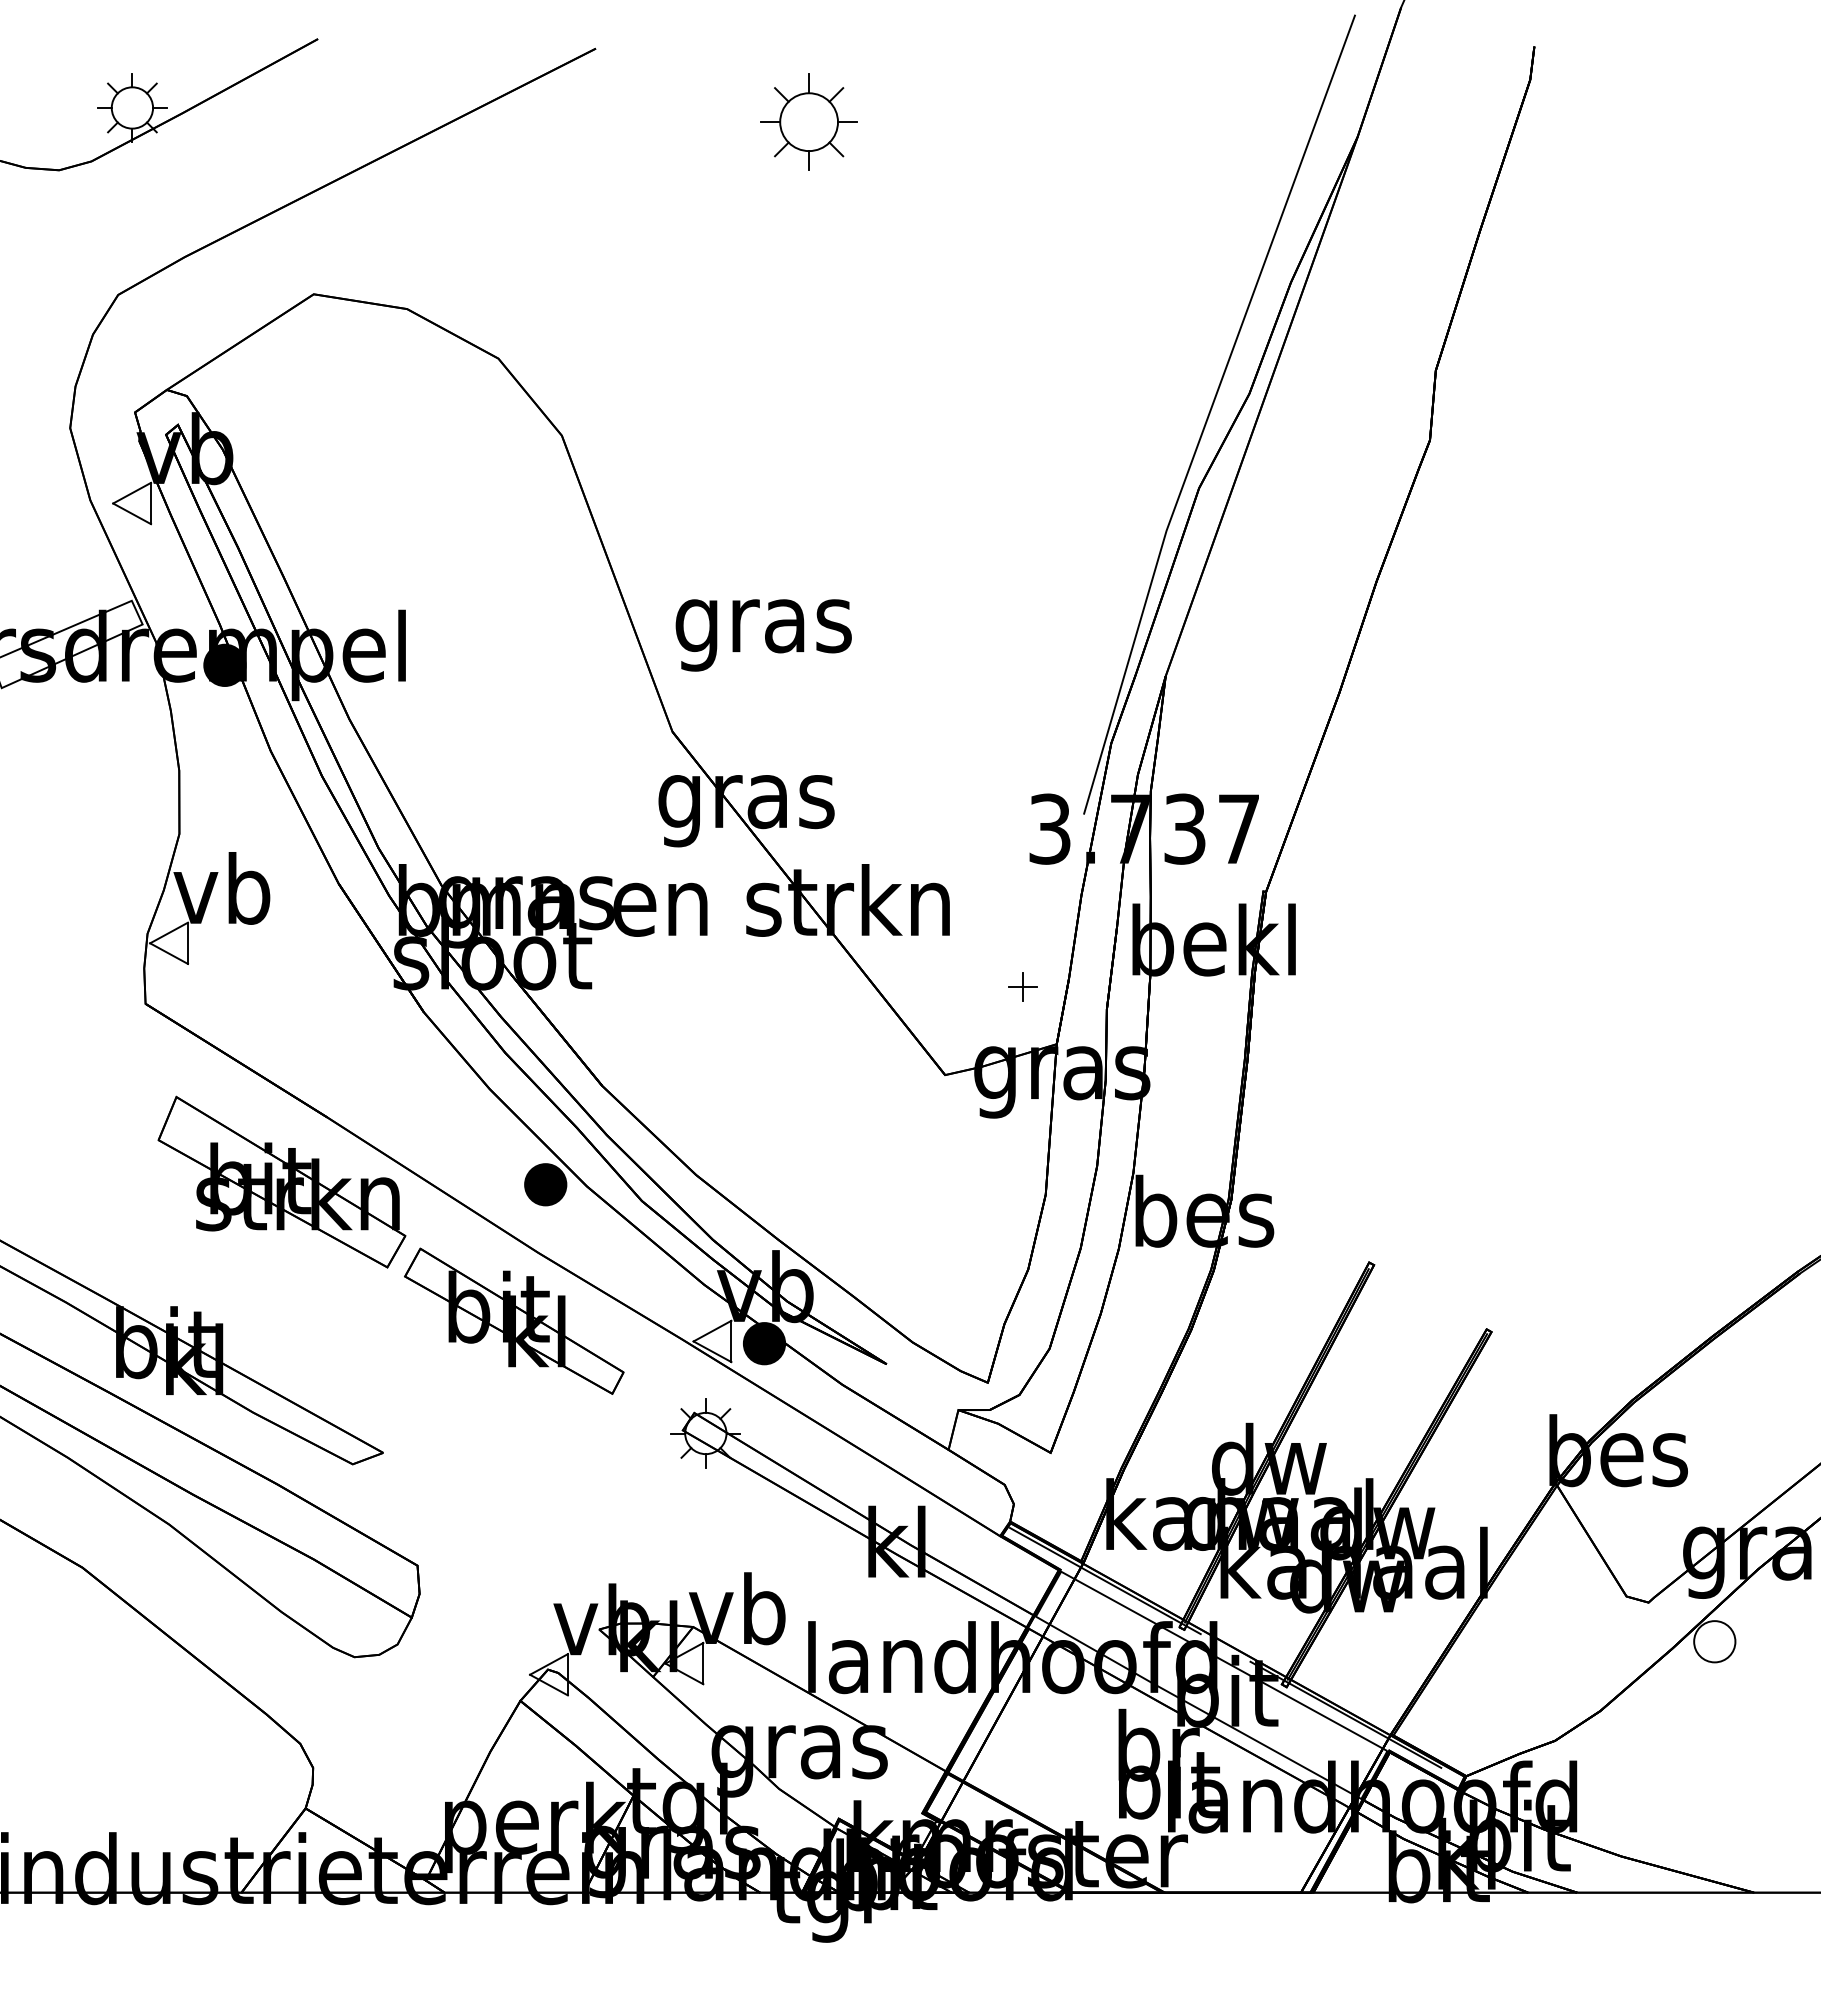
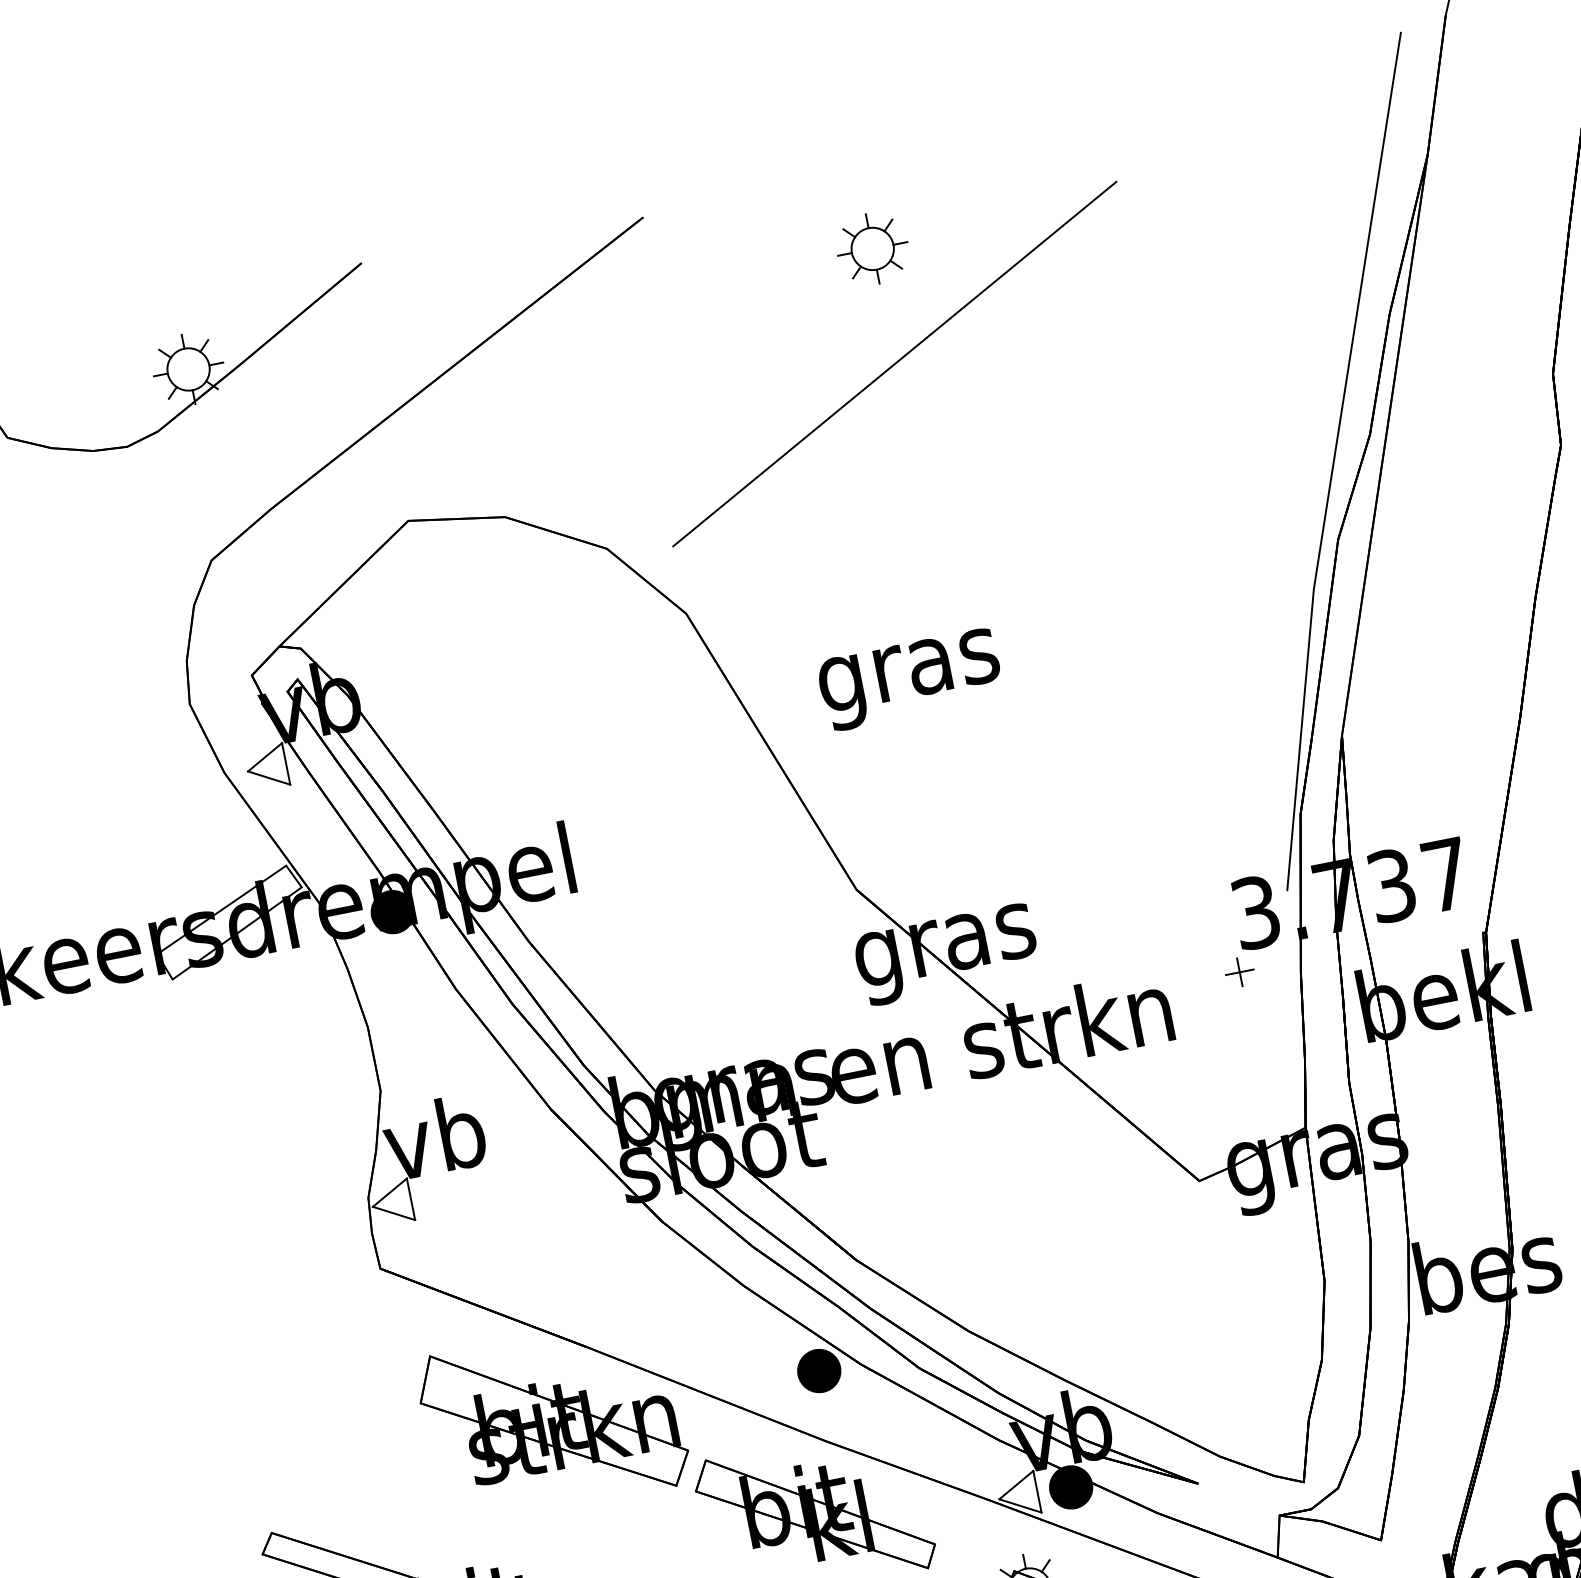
part: (809, 122) -> (873, 249), size x0.71
line: (808, 236) -> (894, 364), added
text: (763, 635) -> (910, 680), moved
part: (1022, 986) -> (1238, 971), moved

